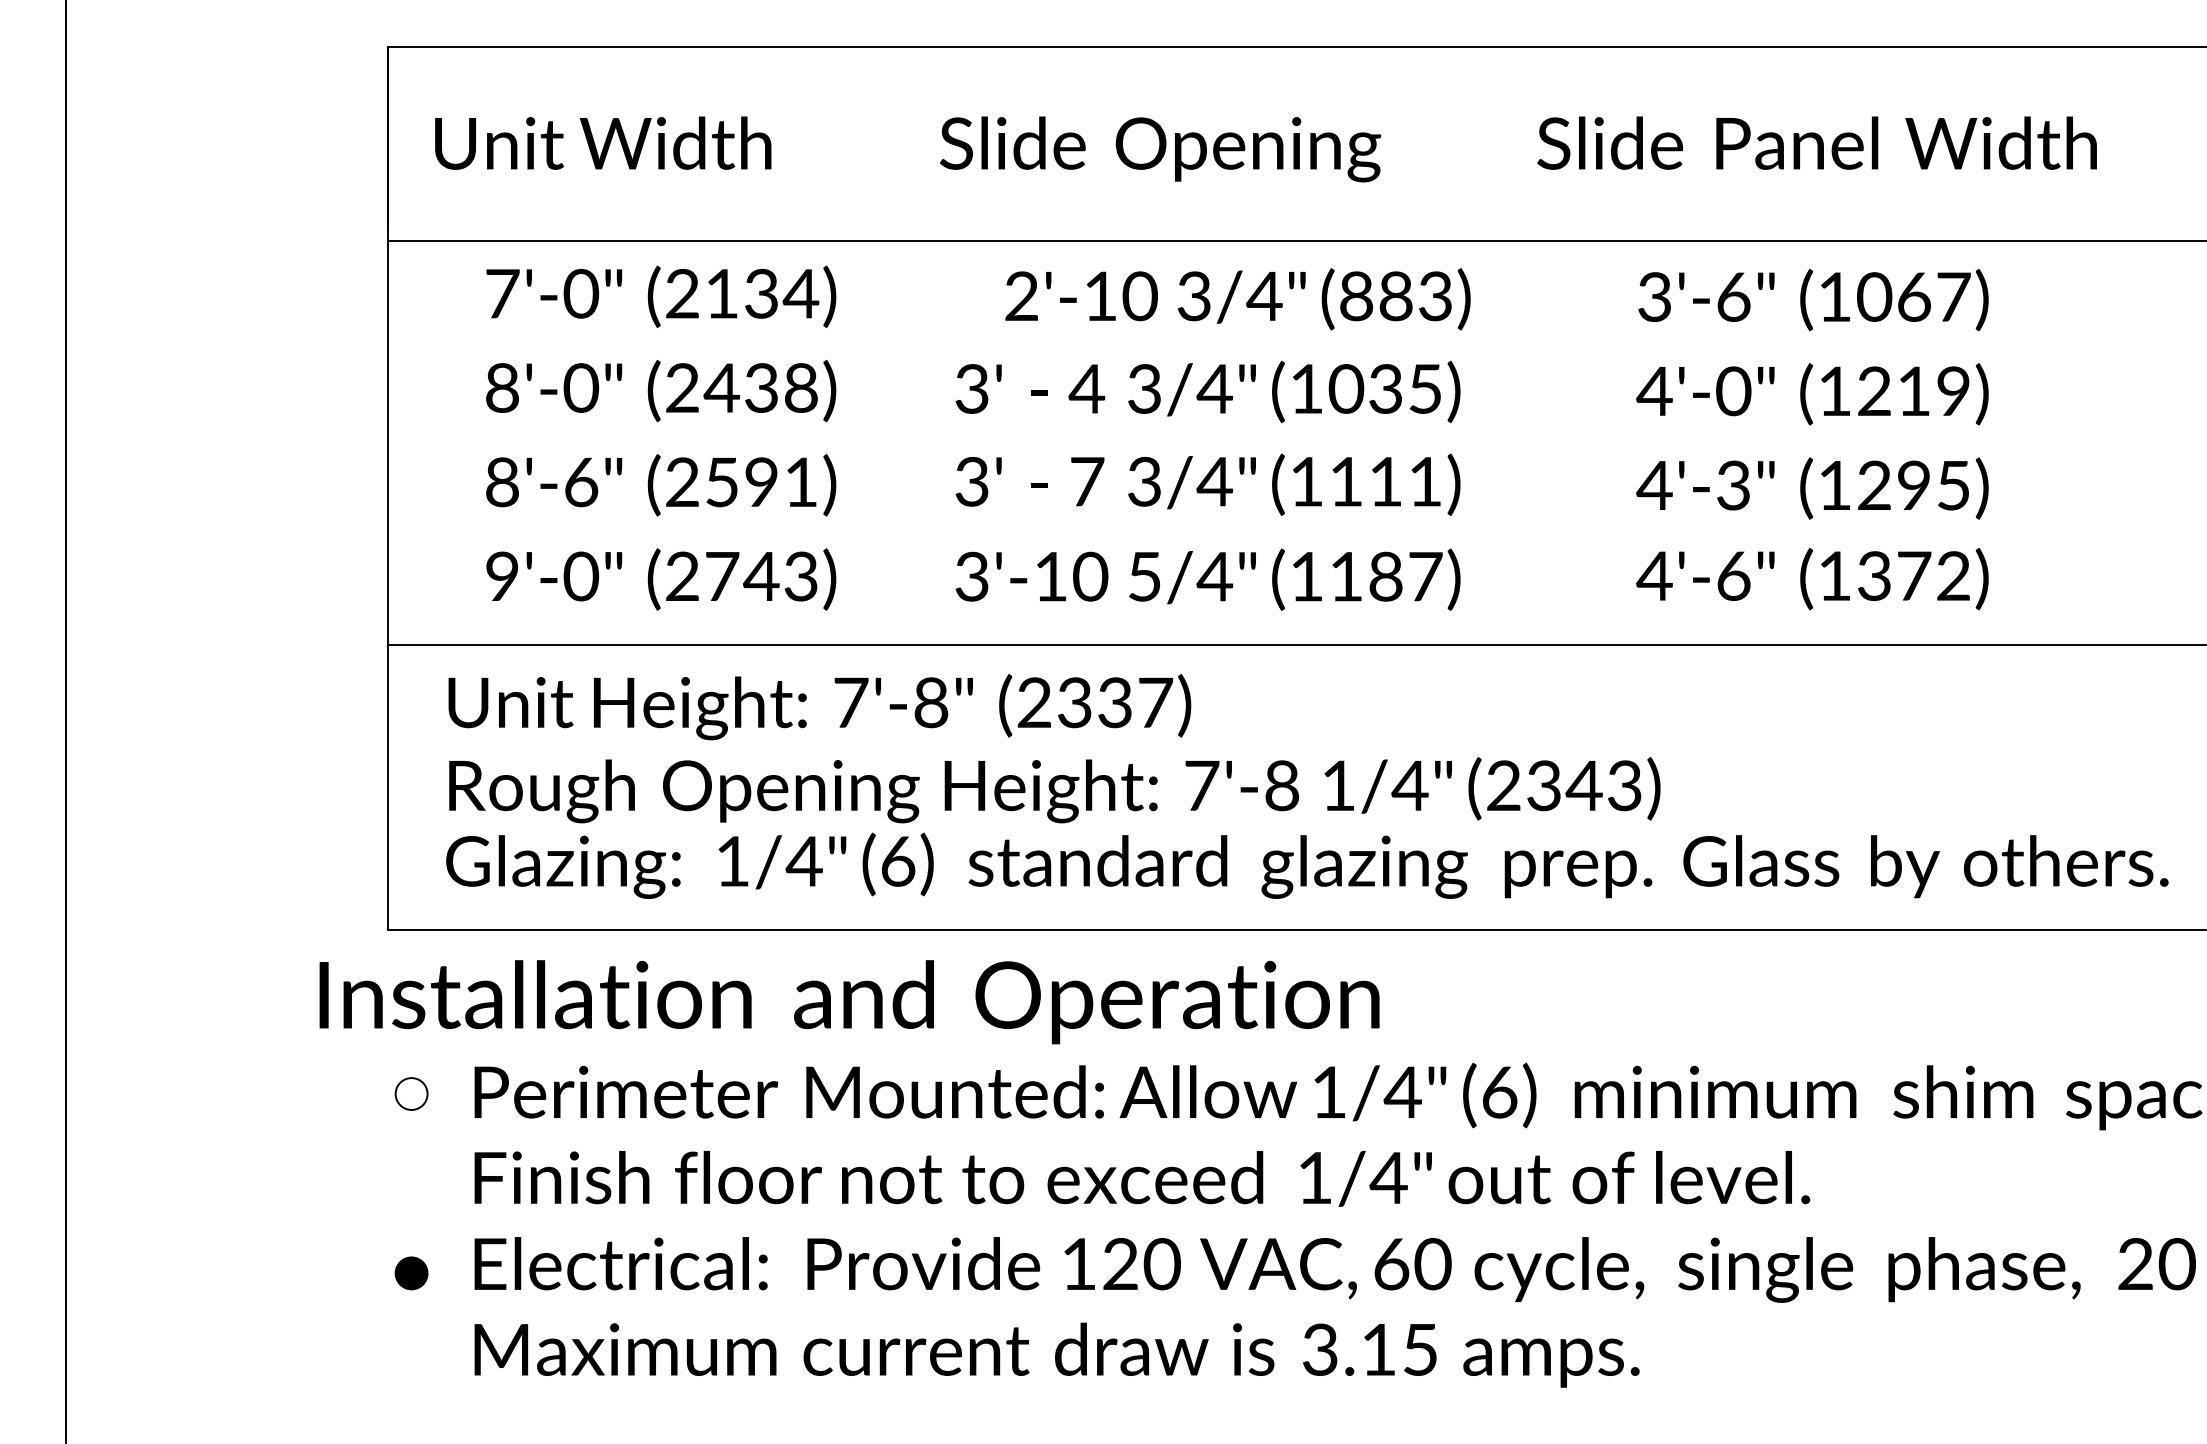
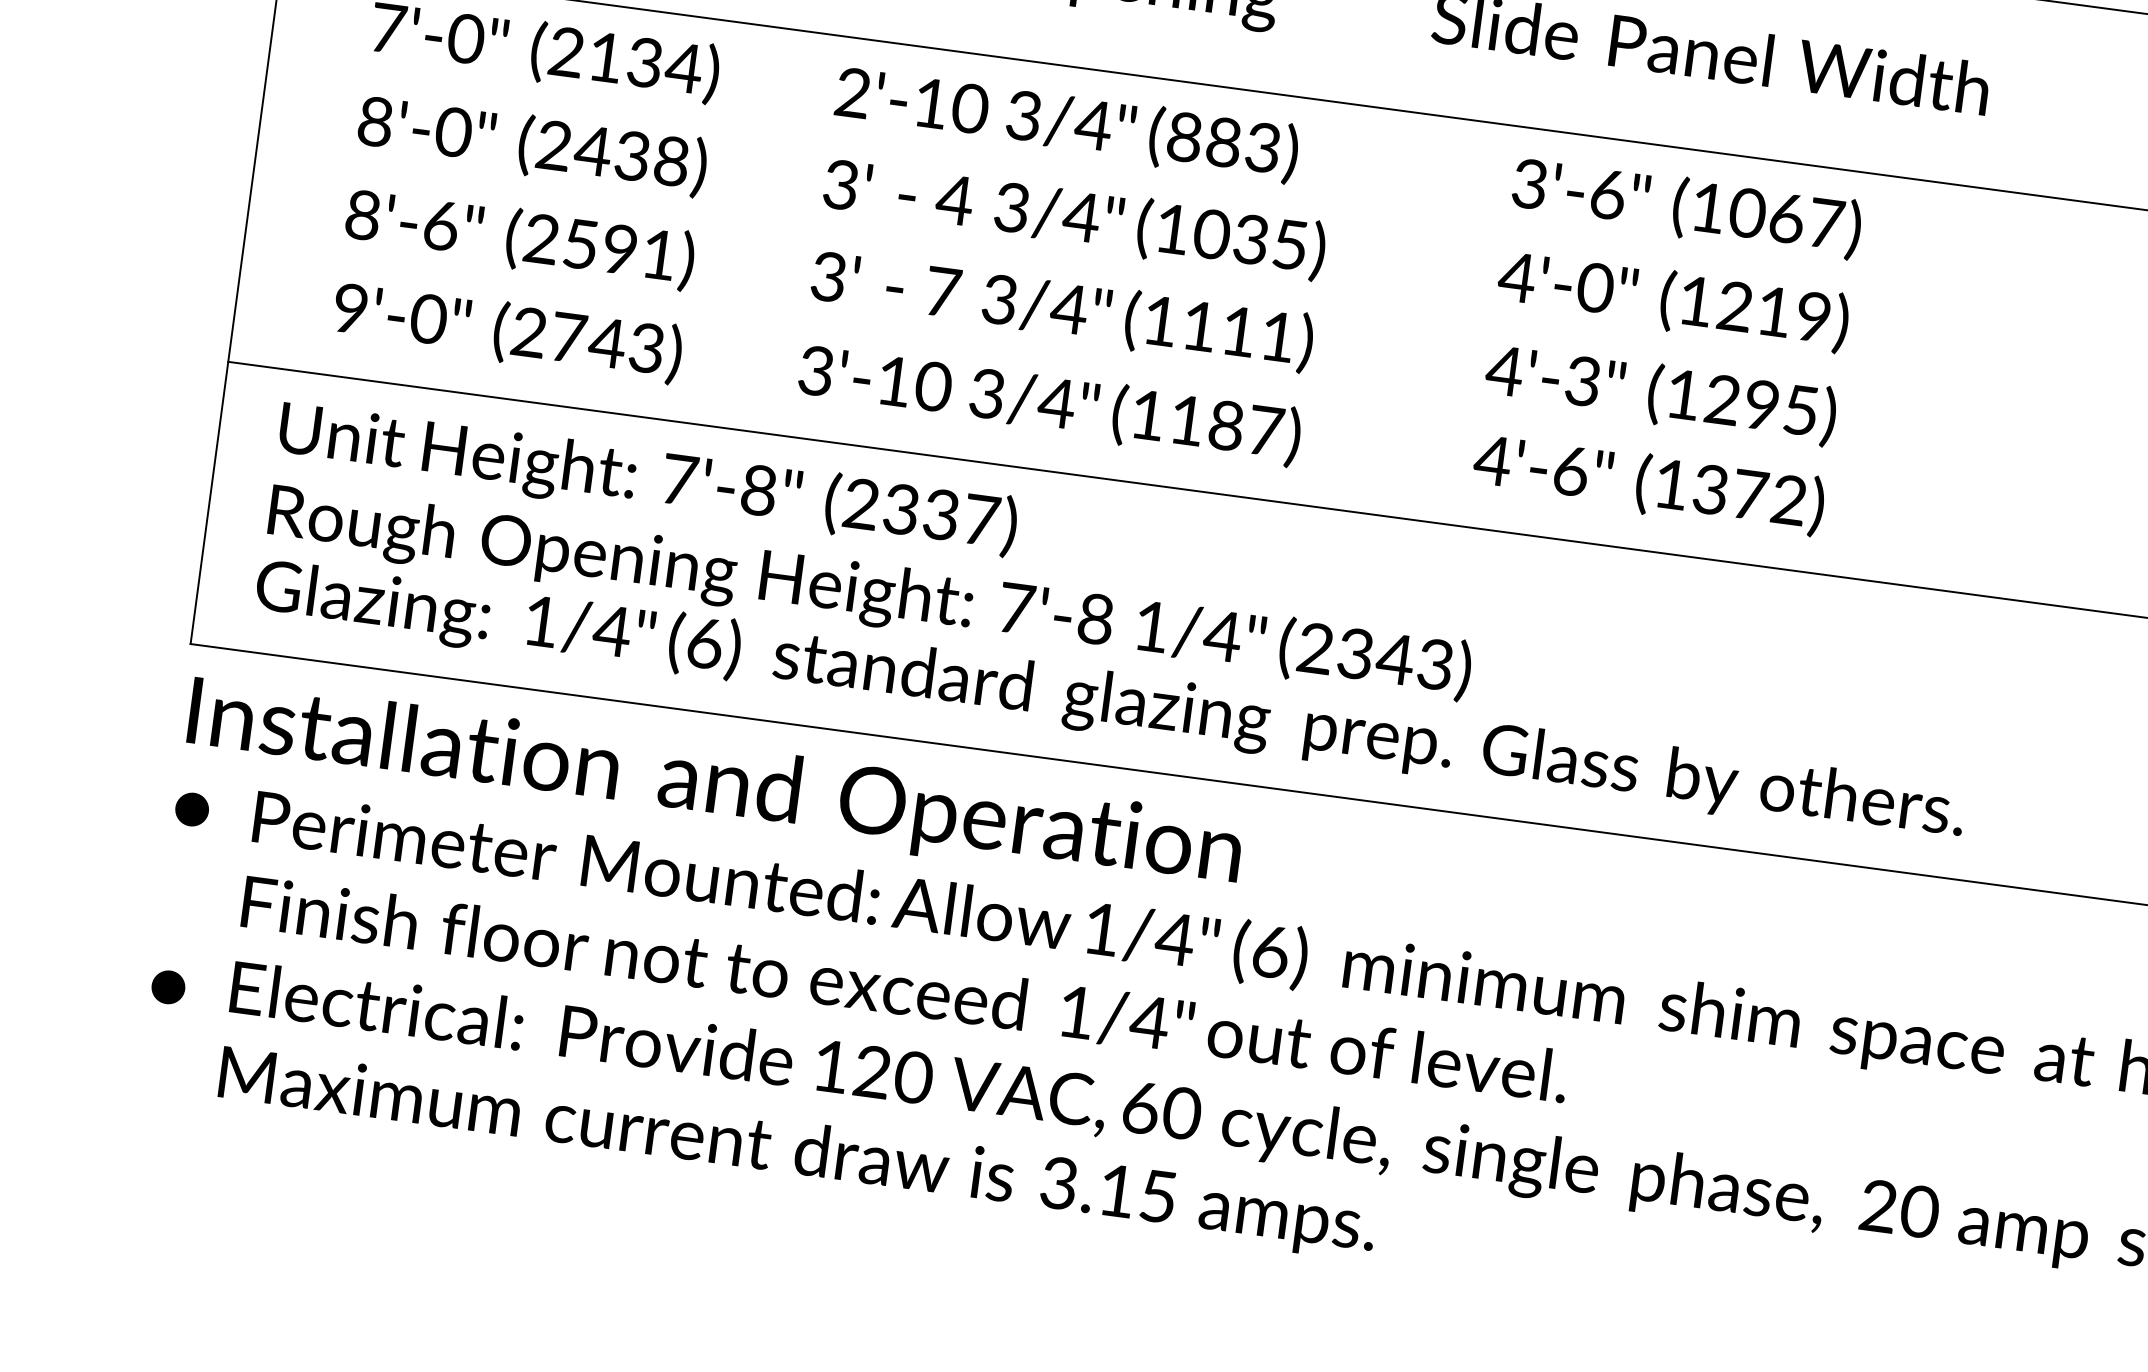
text: (1237, 299) -> (1066, 124), moved
text: (1144, 576) -> (987, 393), 5/4" -> 3/4"
text: (849, 1002) -> (714, 786), moved
fill: (411, 1093) -> (192, 809), added

